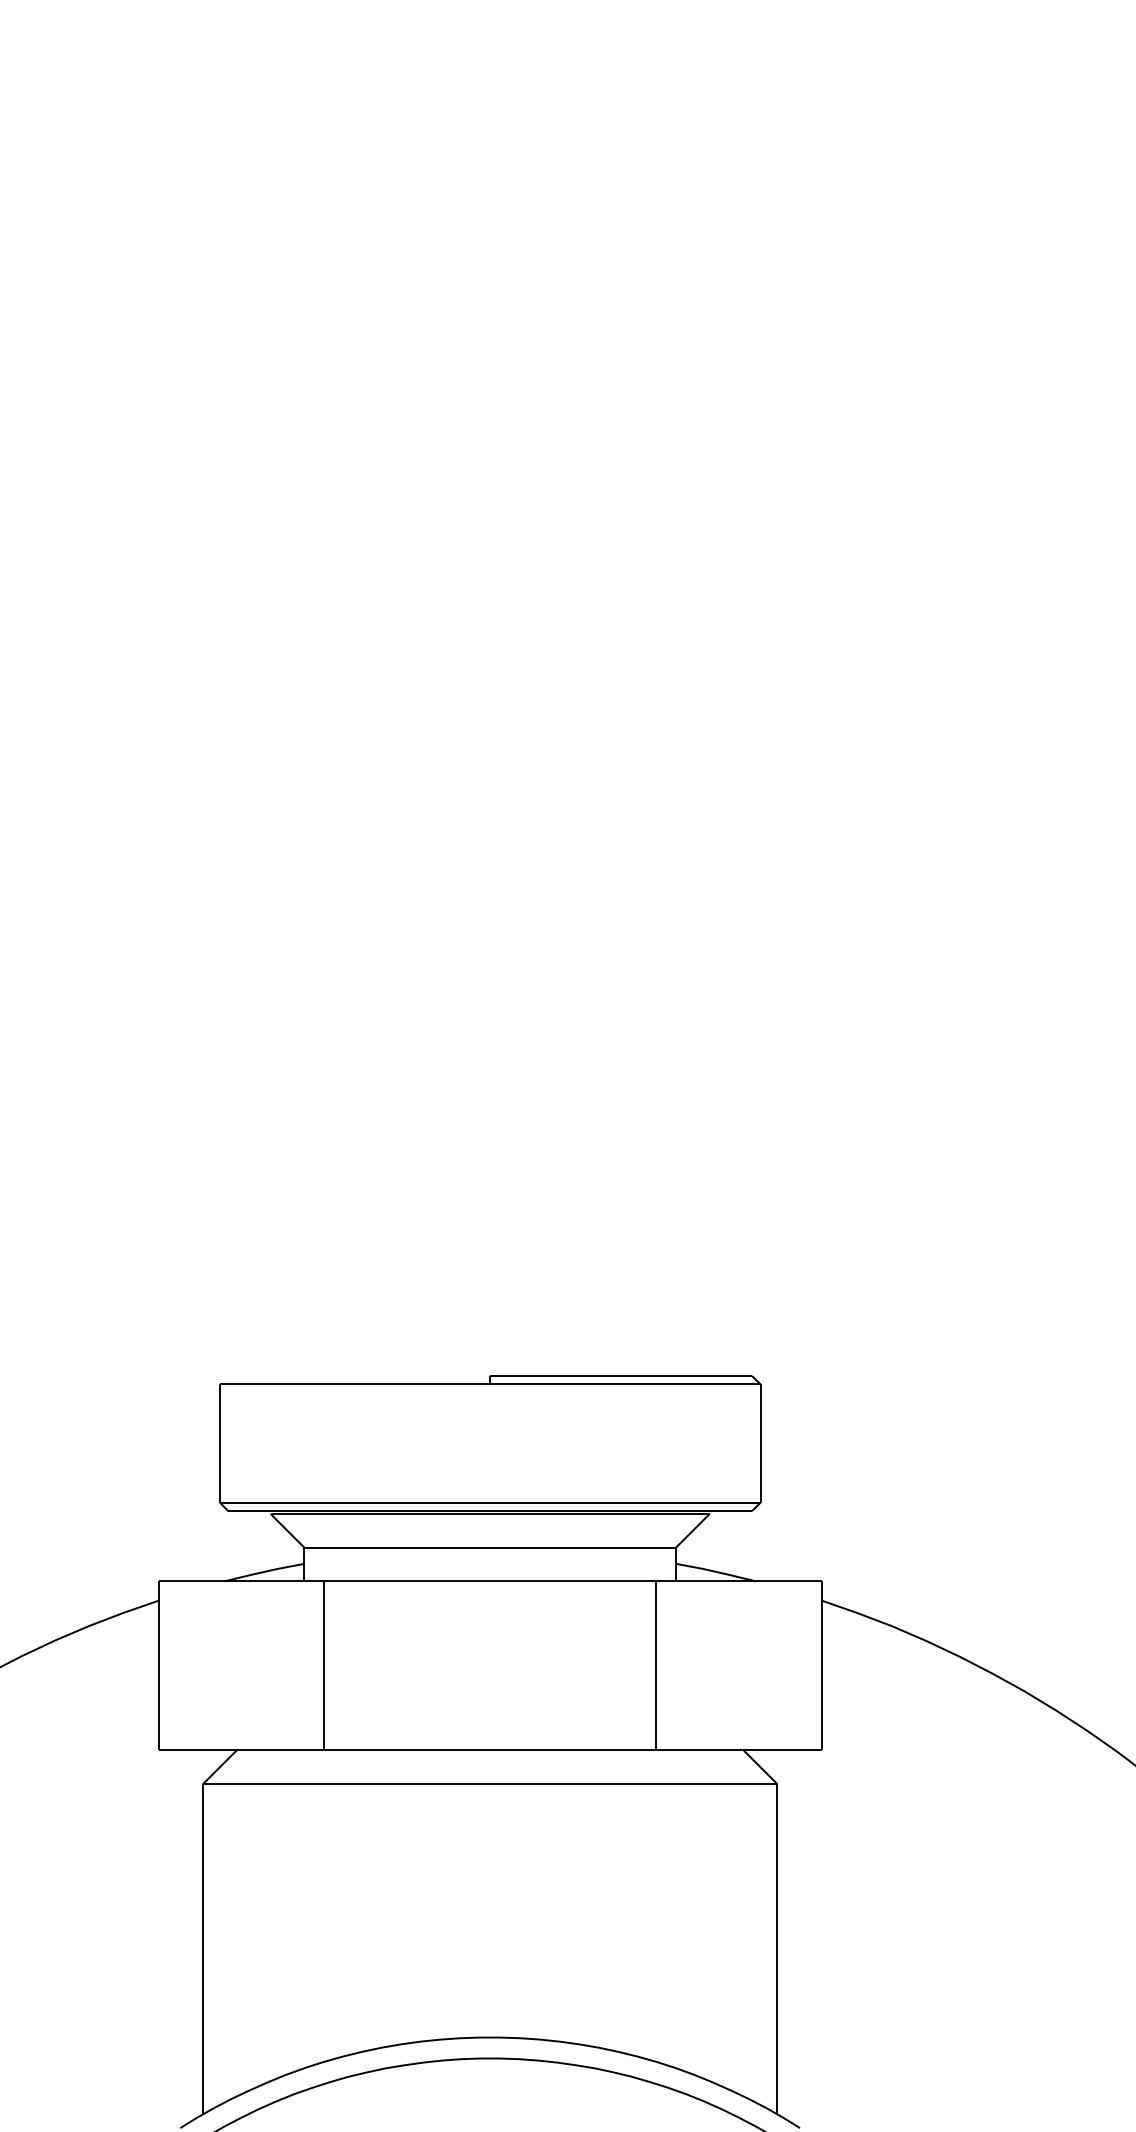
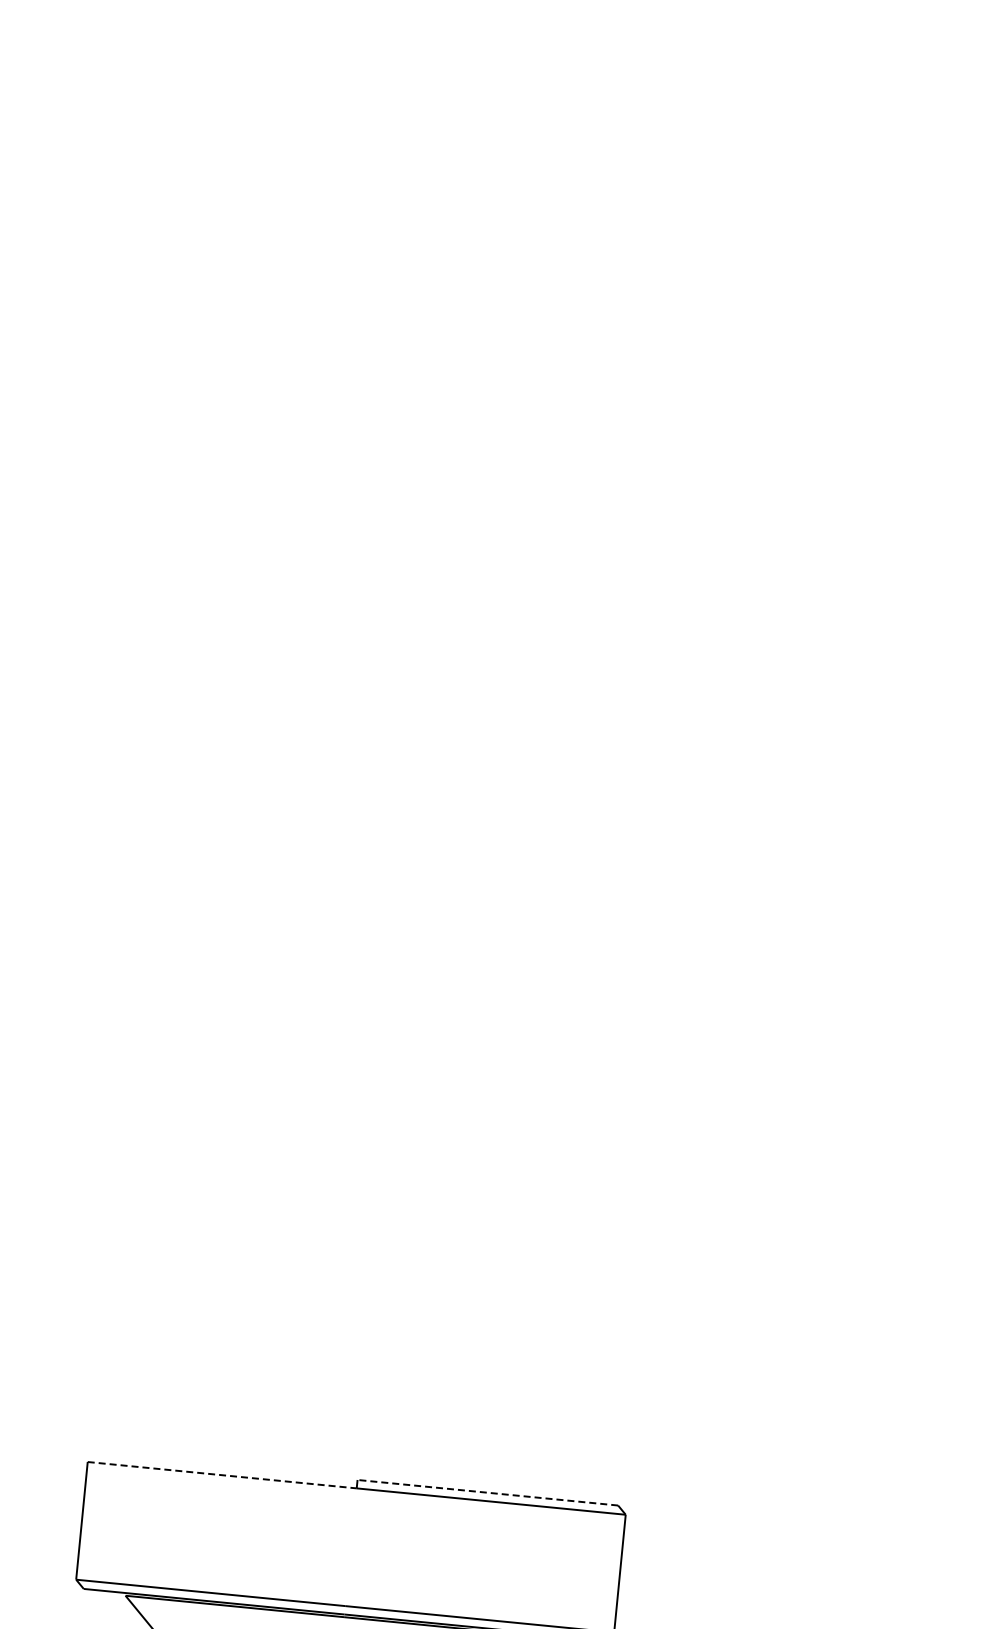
line: (621, 1376) -> (488, 1493), solid -> dashed
line: (355, 1384) -> (222, 1475), solid -> dashed

